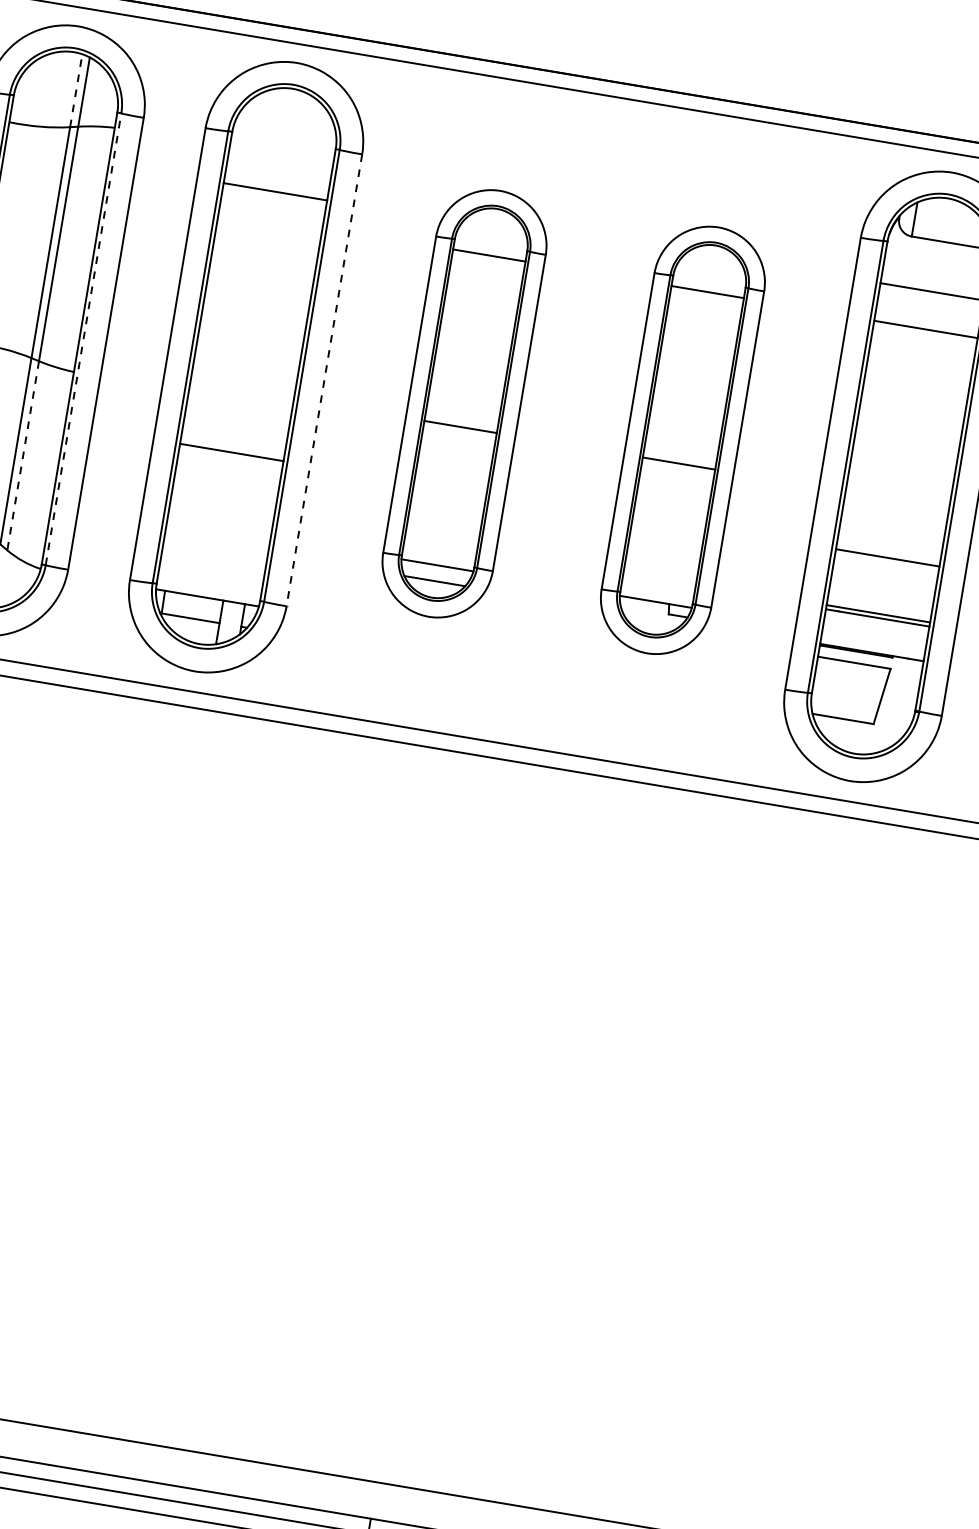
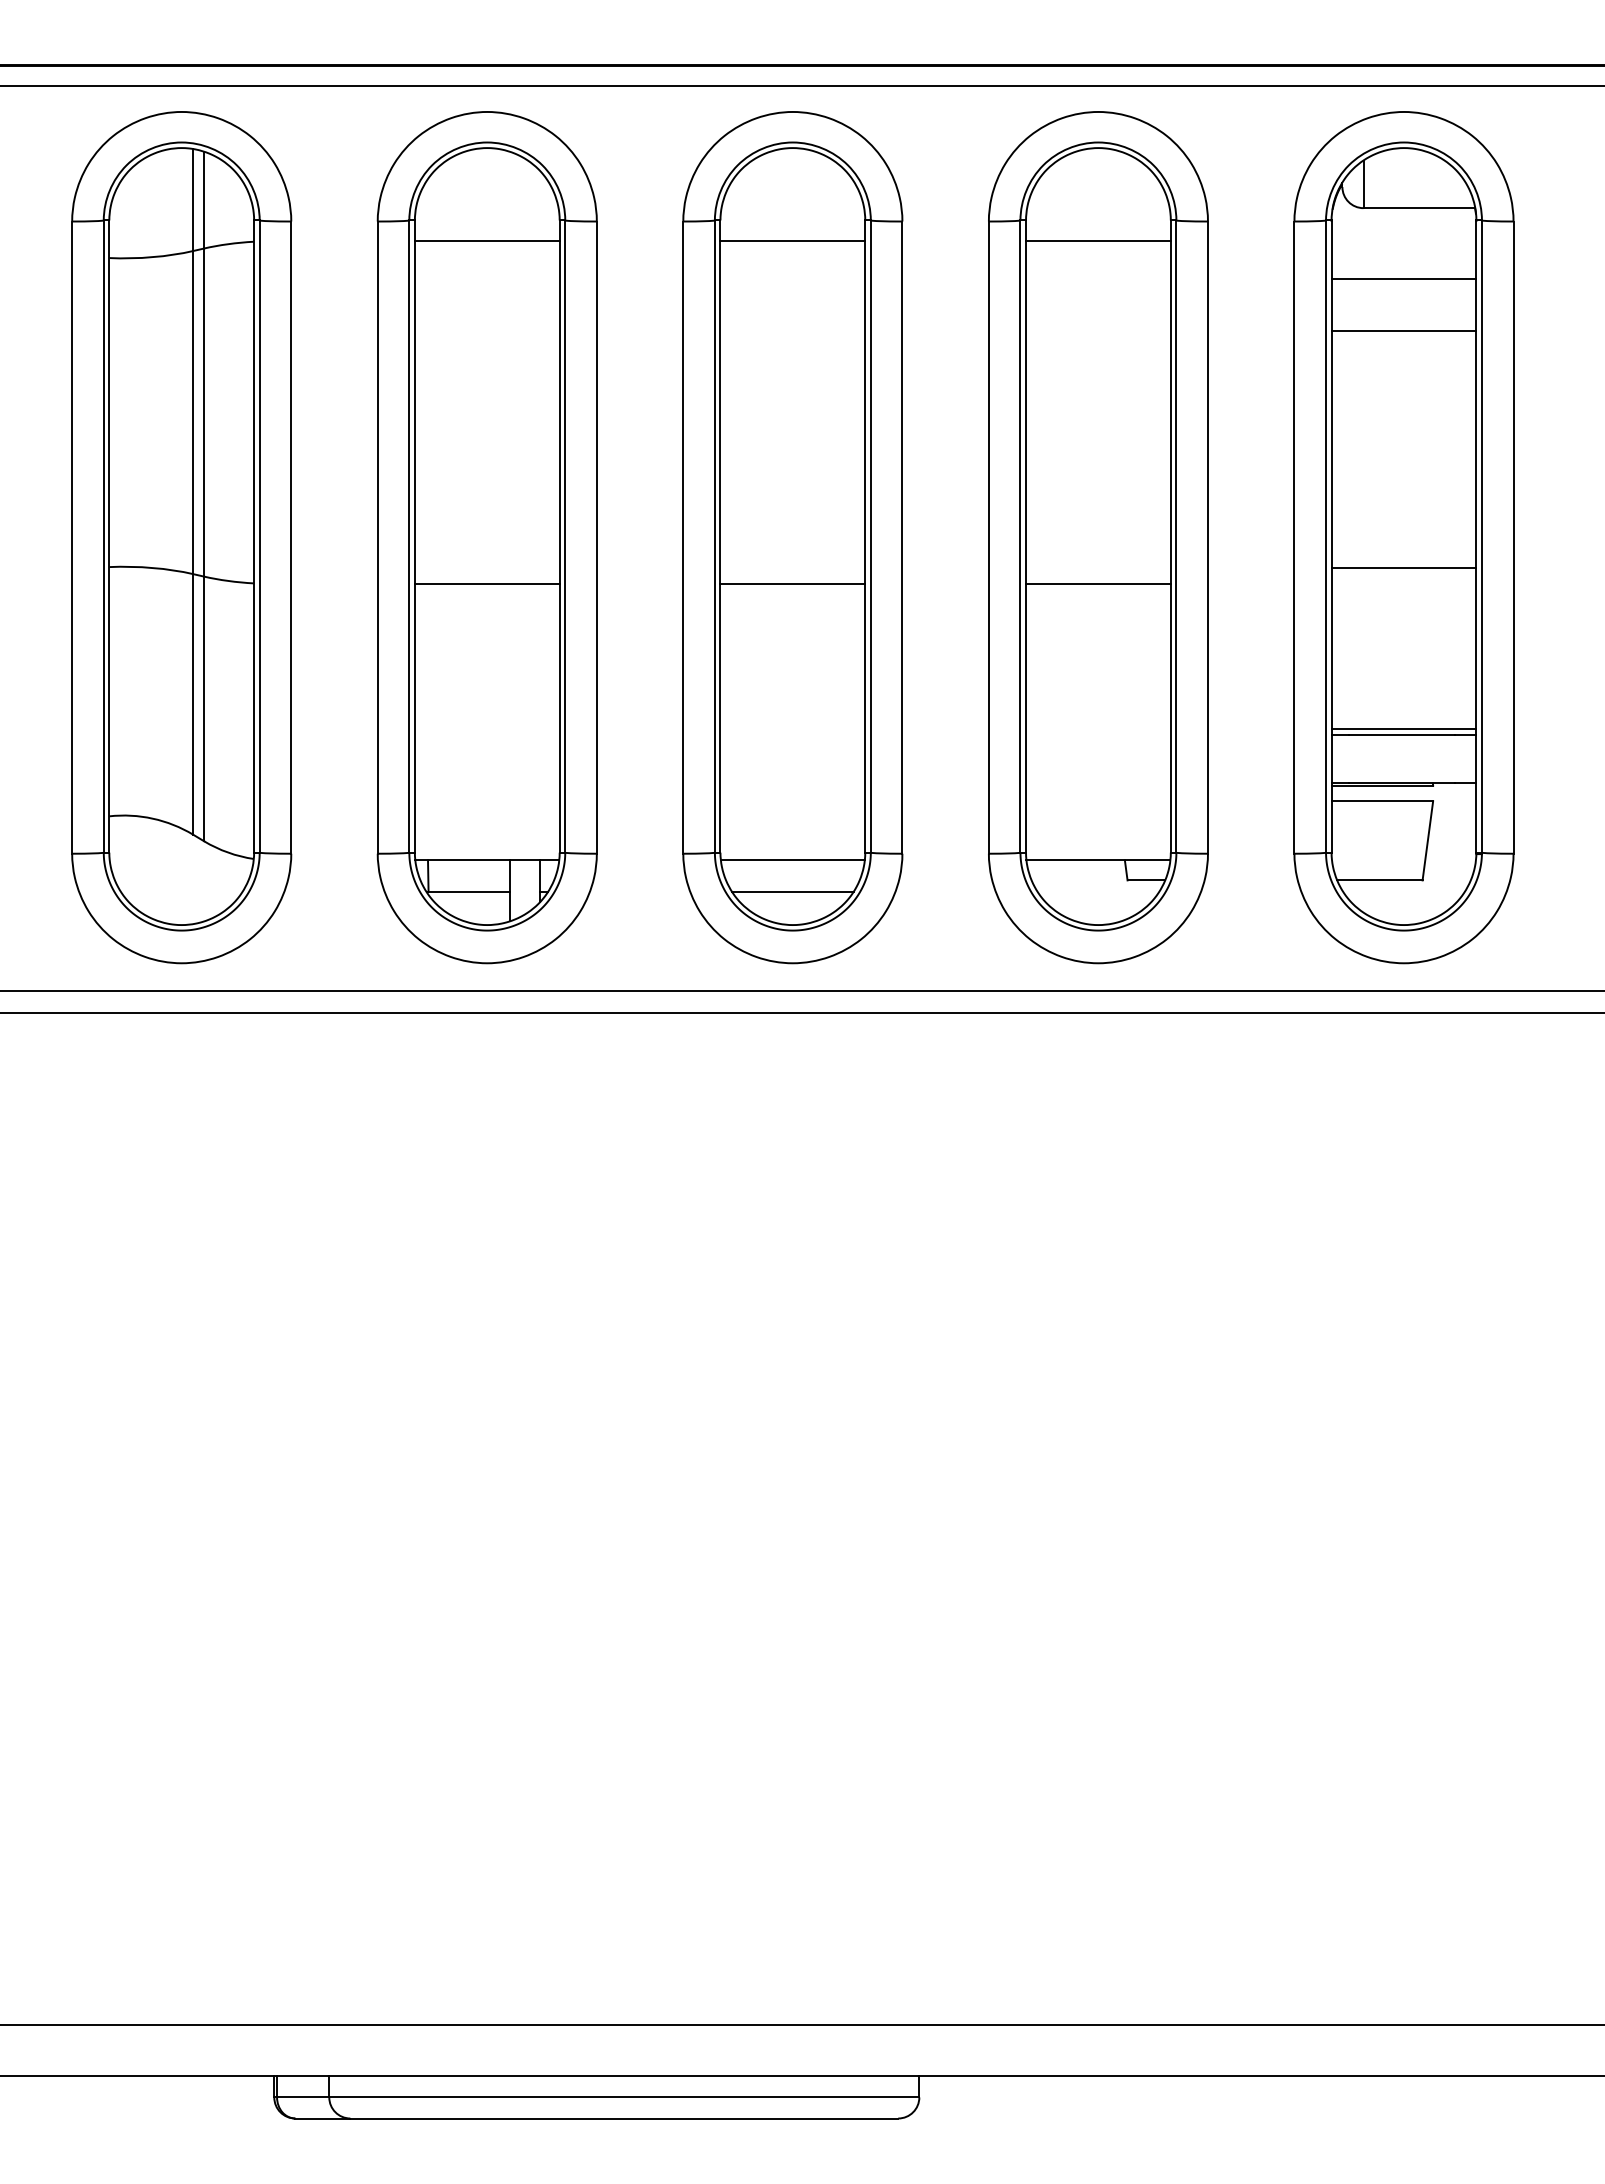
line: (76, 90) -> (193, 199), dashed -> solid
line: (274, 191) -> (486, 241), moved
line: (83, 339) -> (259, 536), dashed -> solid
line: (324, 380) -> (596, 538), dashed -> solid
part: (464, 403) -> (792, 537), size x1.43
part: (682, 440) -> (1098, 537), size x1.43
line: (231, 452) -> (486, 583), moved
line: (23, 456) -> (204, 709), dashed -> solid
line: (887, 557) -> (1403, 567), moved

